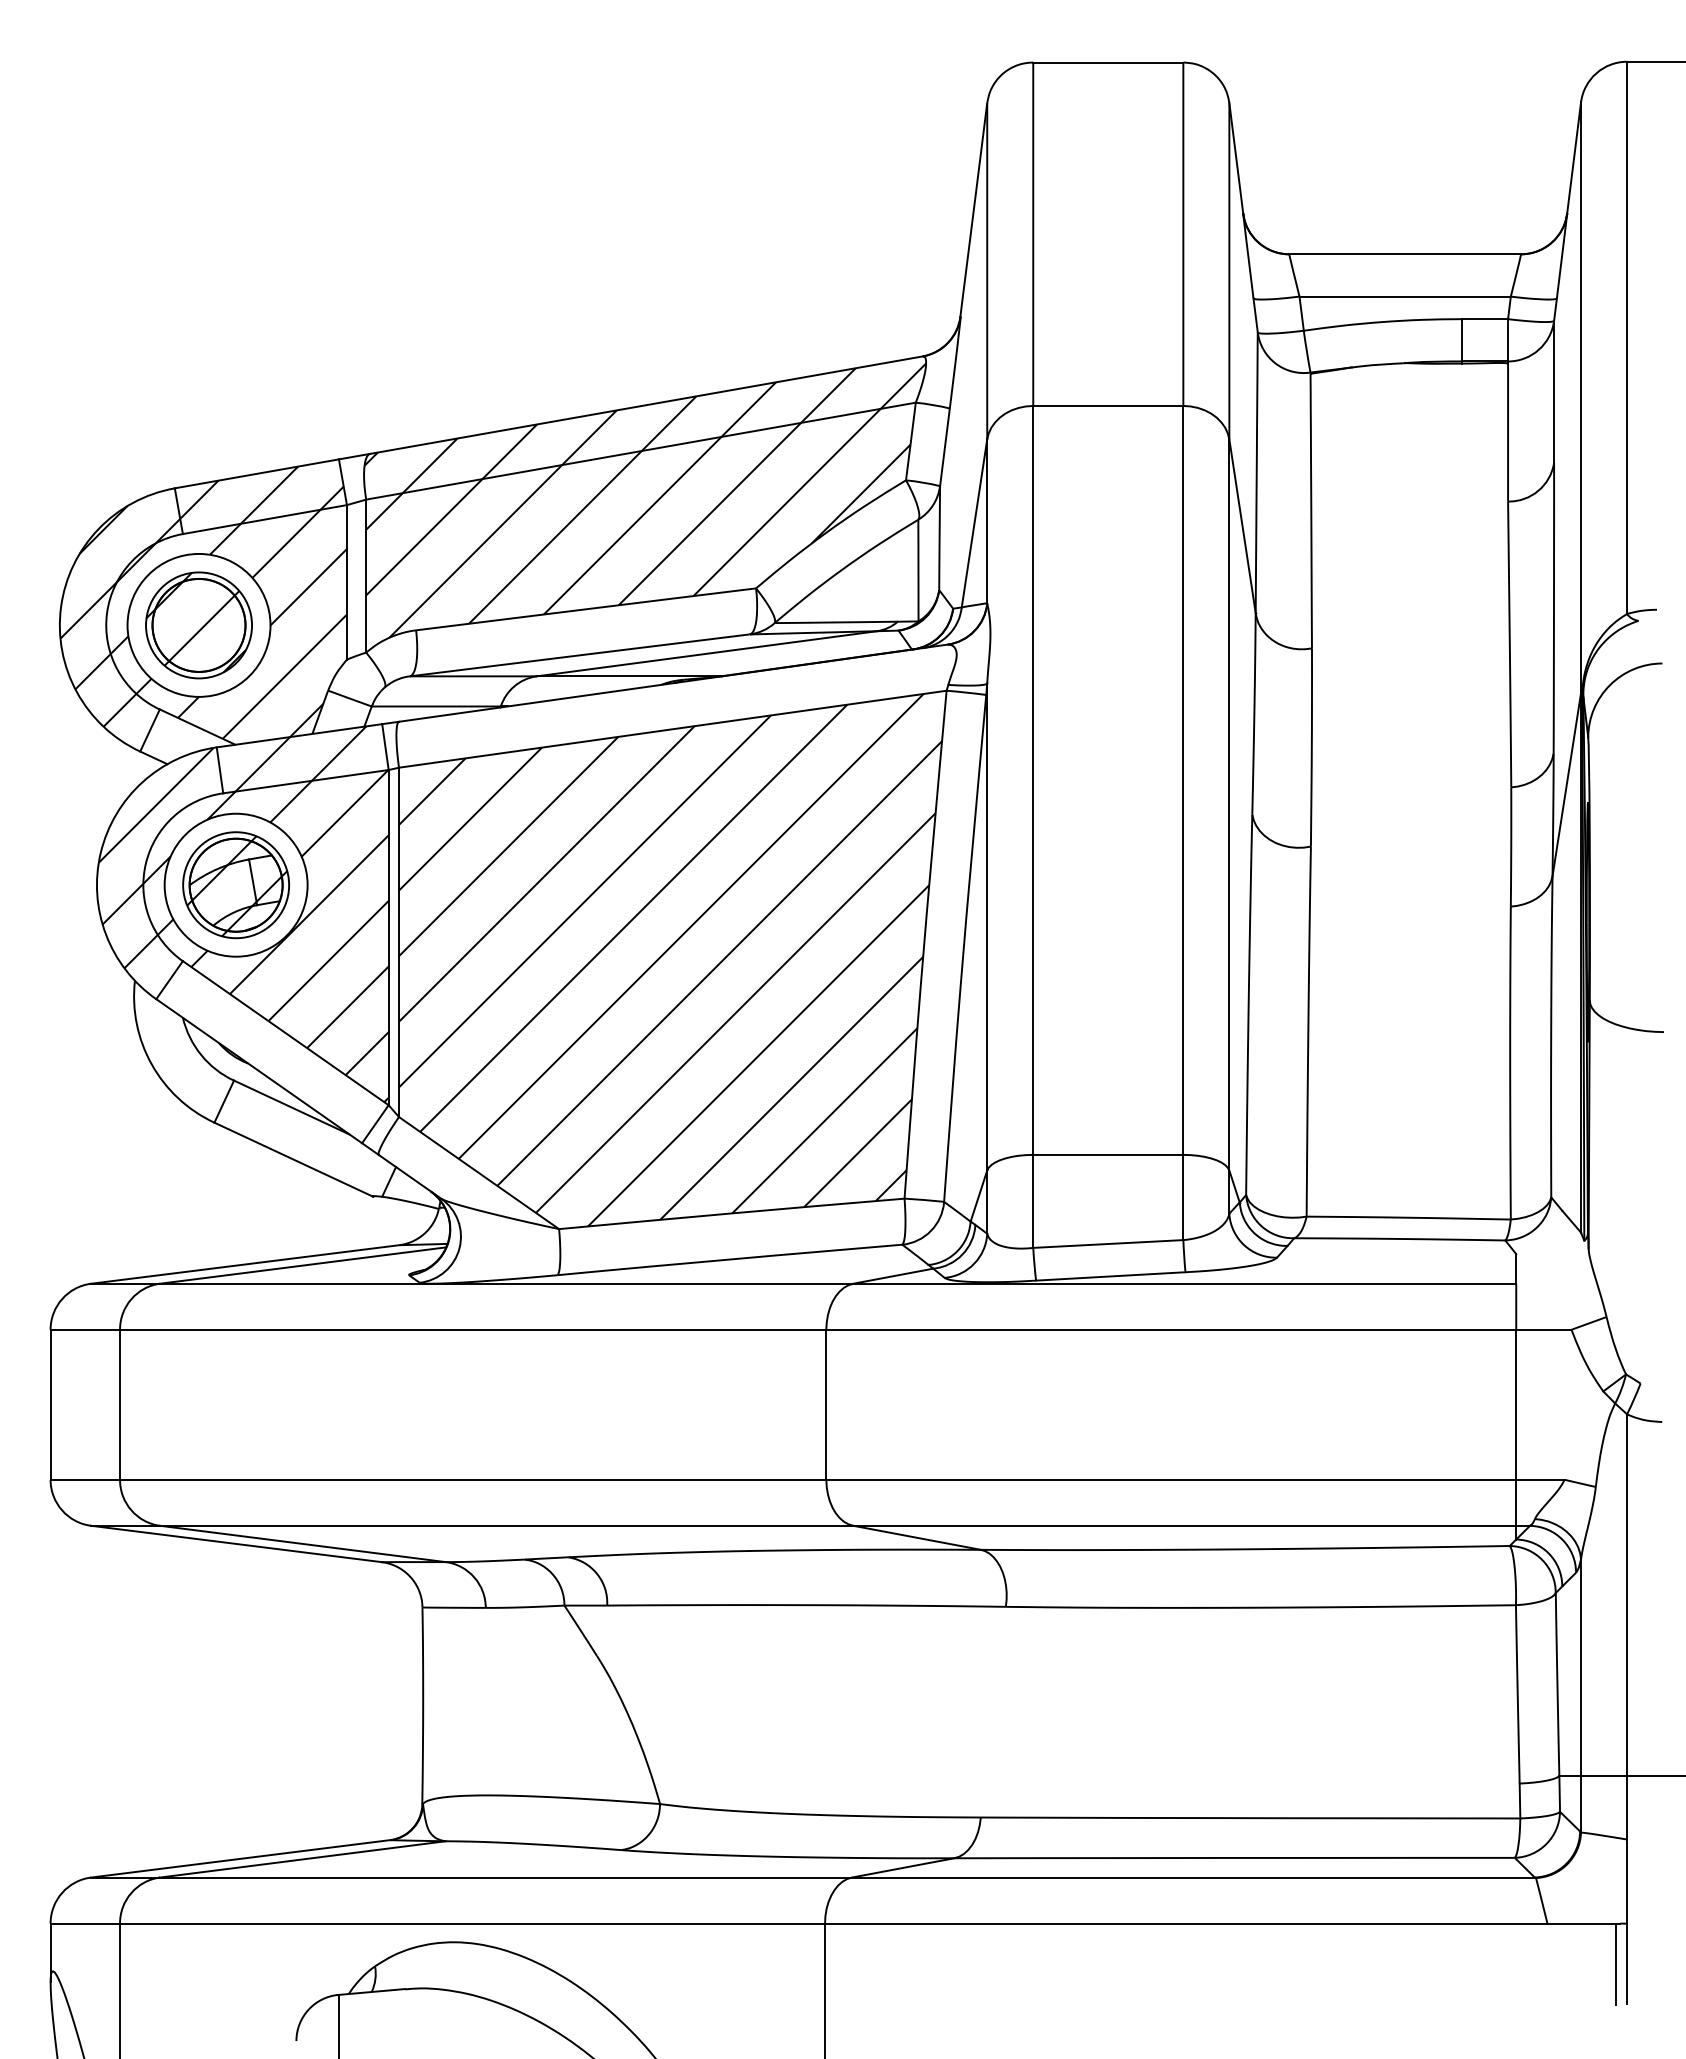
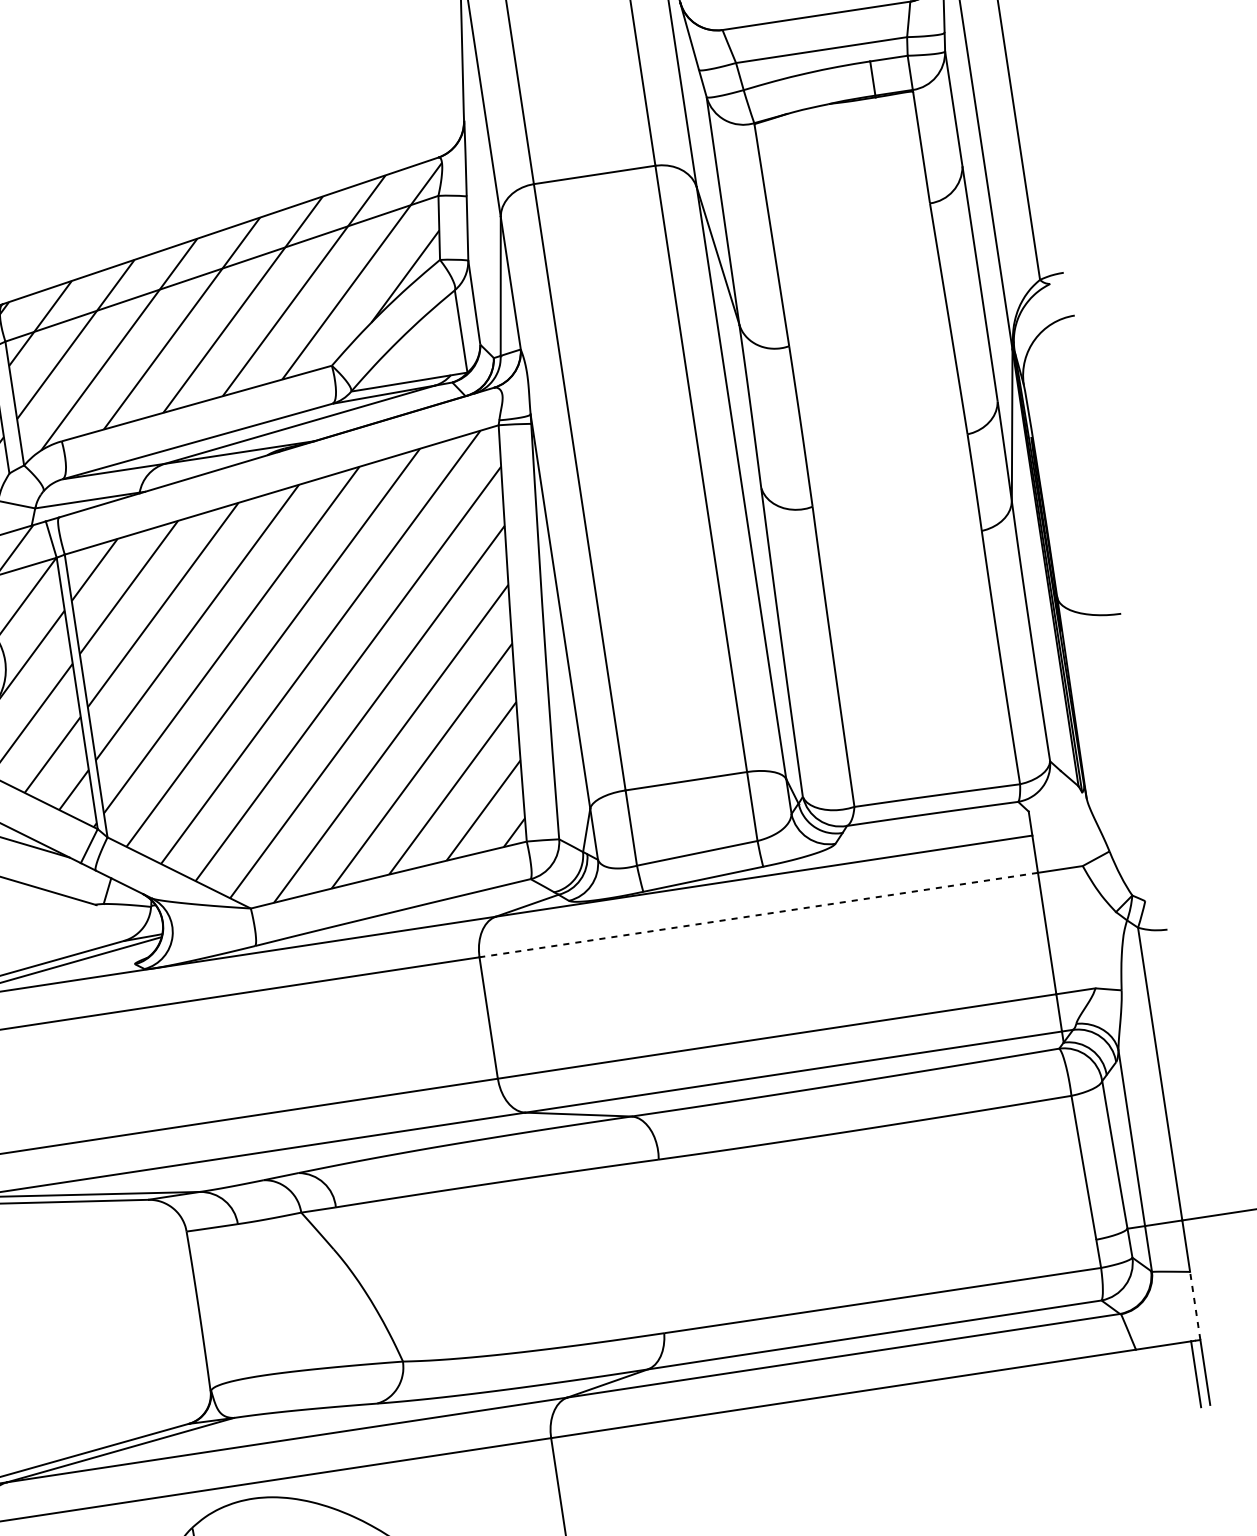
line: (1171, 1329) -> (758, 914), solid -> dashed
line: (1627, 1881) -> (1195, 1305), solid -> dashed

